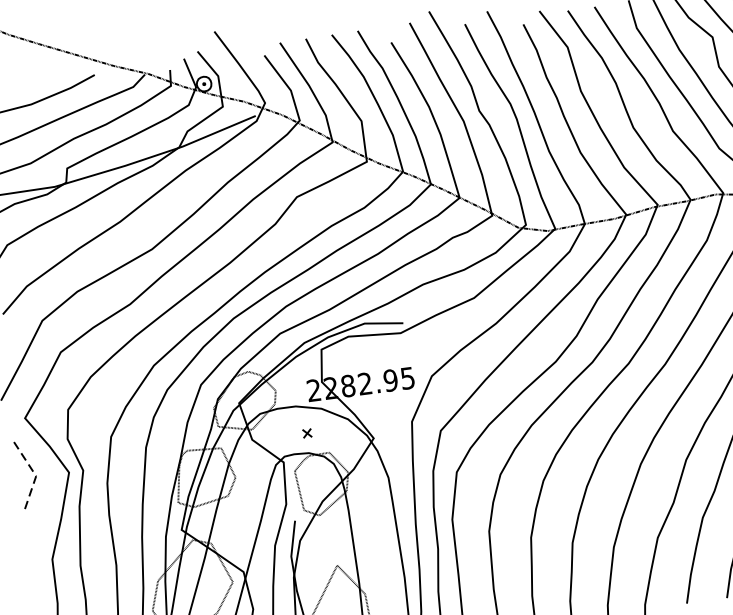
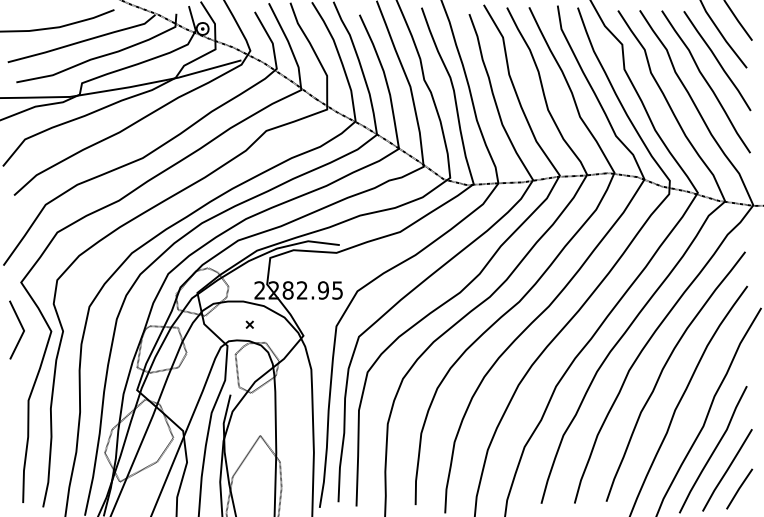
line: (36, 475) -> (24, 330), dashed -> solid

